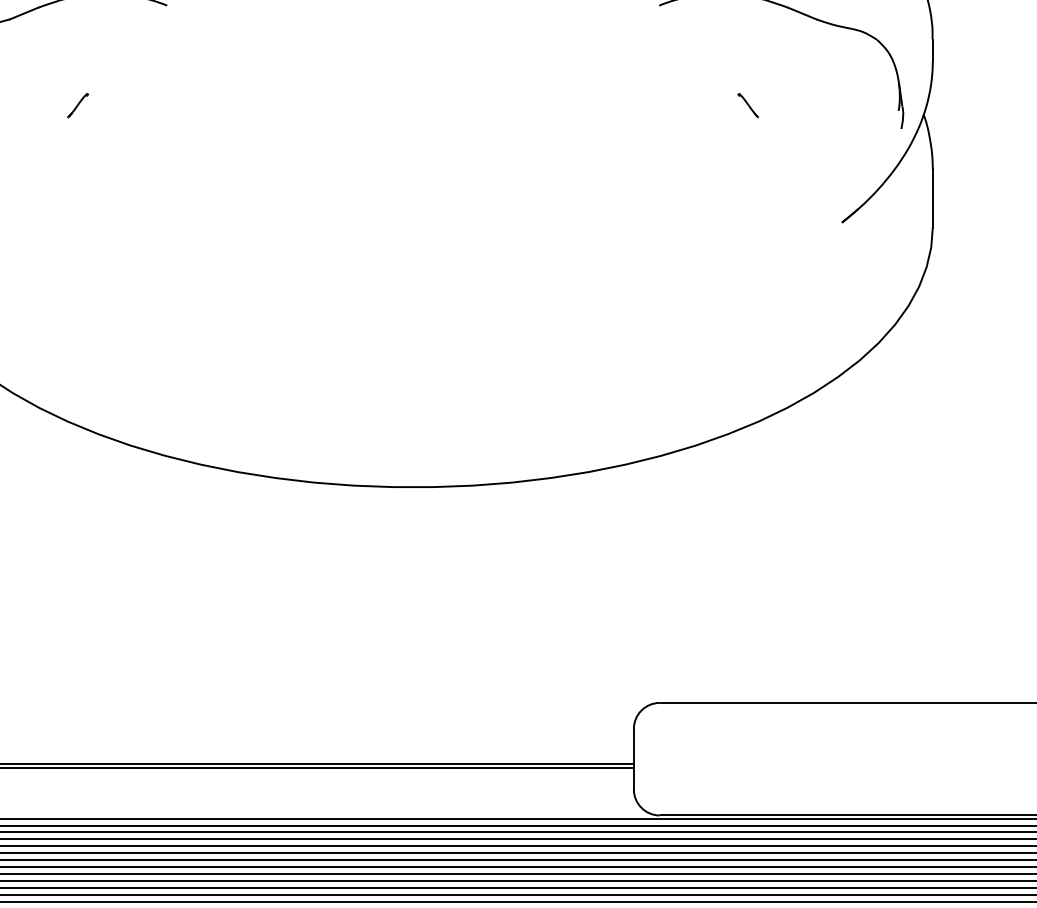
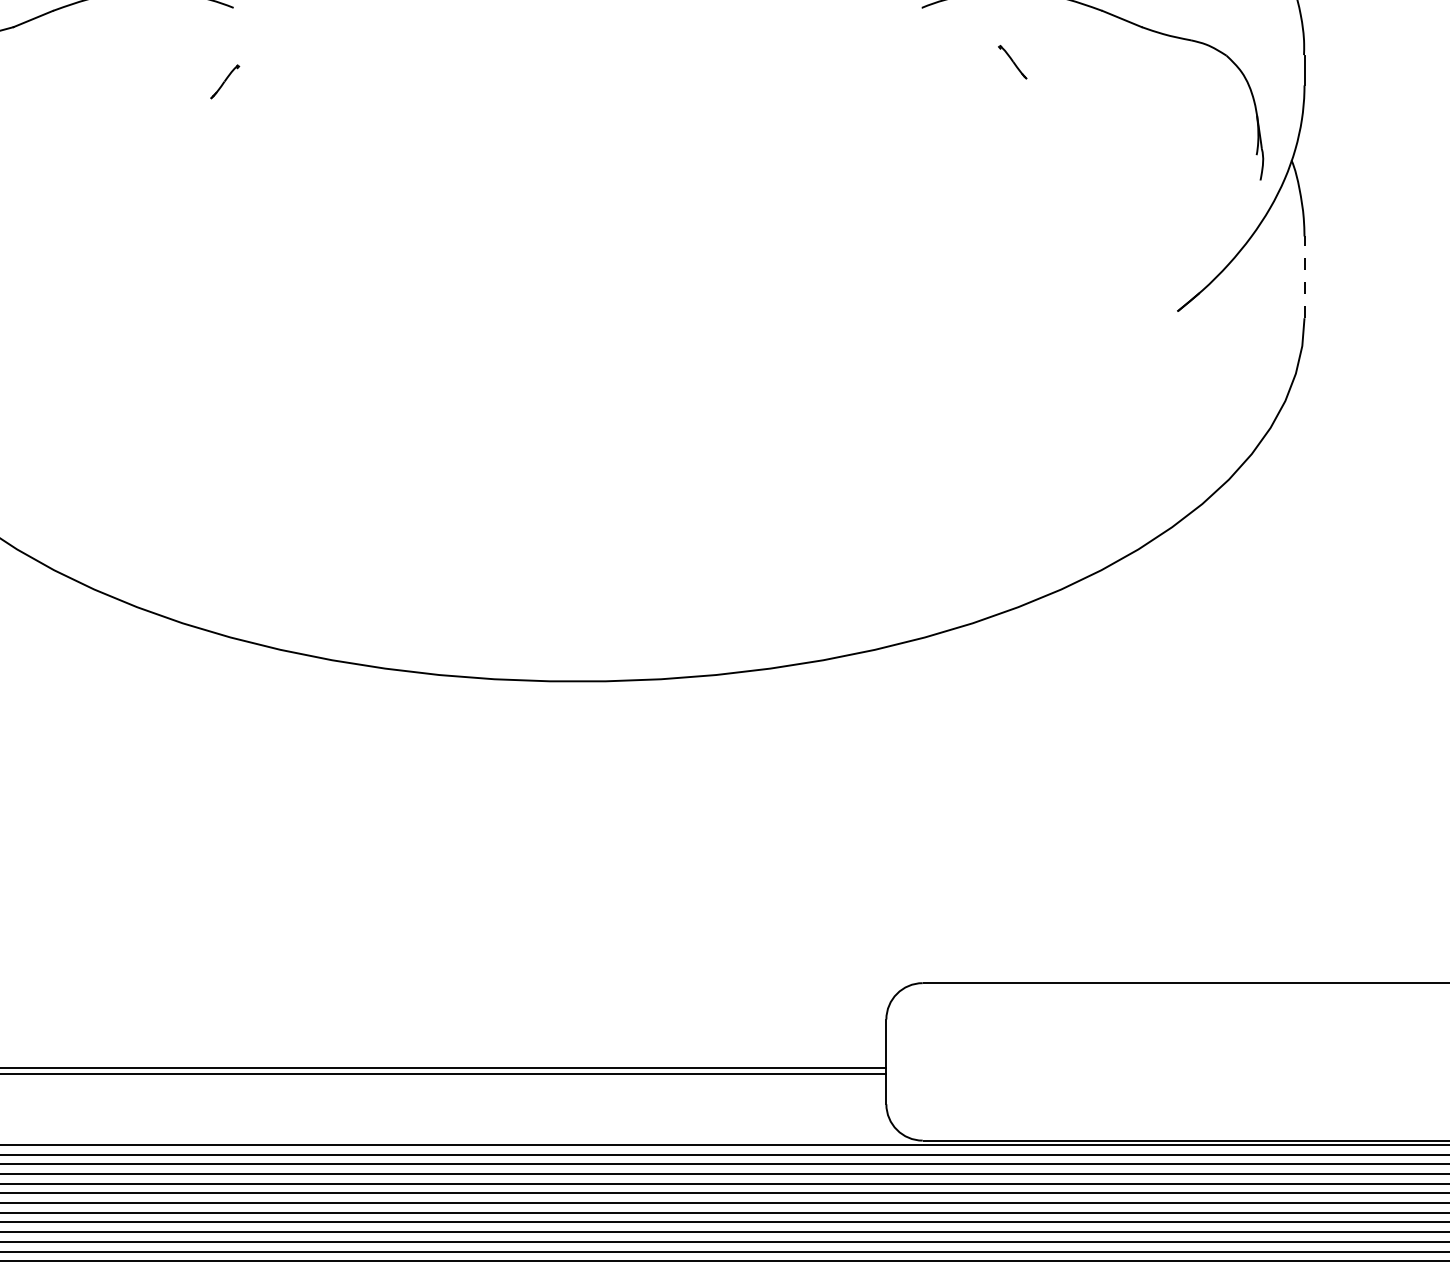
part: (78, 105) -> (225, 81), moved
part: (747, 105) -> (1011, 62), moved
line: (932, 197) -> (1304, 276), solid -> dashed

